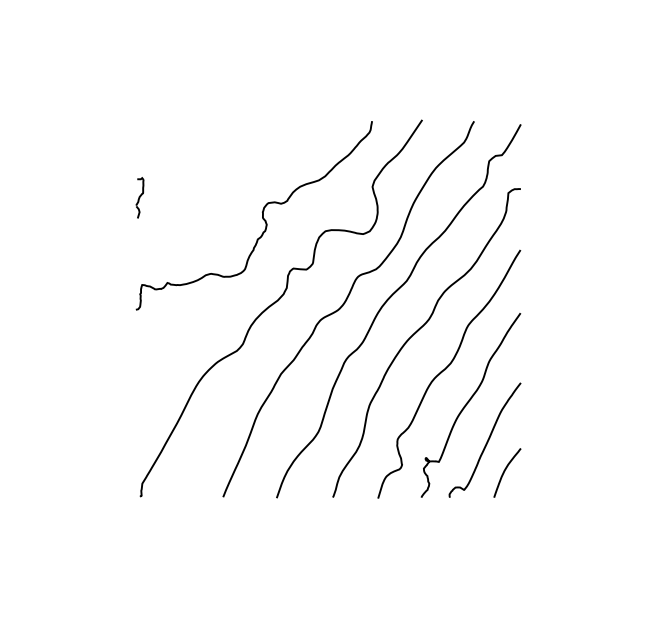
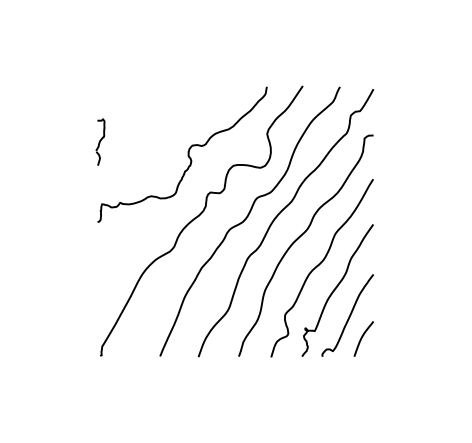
part: (139, 197) -> (100, 141), size x1.6

